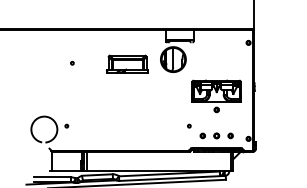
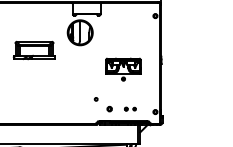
part: (127, 63) -> (34, 49), moved
part: (216, 96) -> (123, 69), size x0.7
part: (223, 135) -> (130, 108), size x0.6

